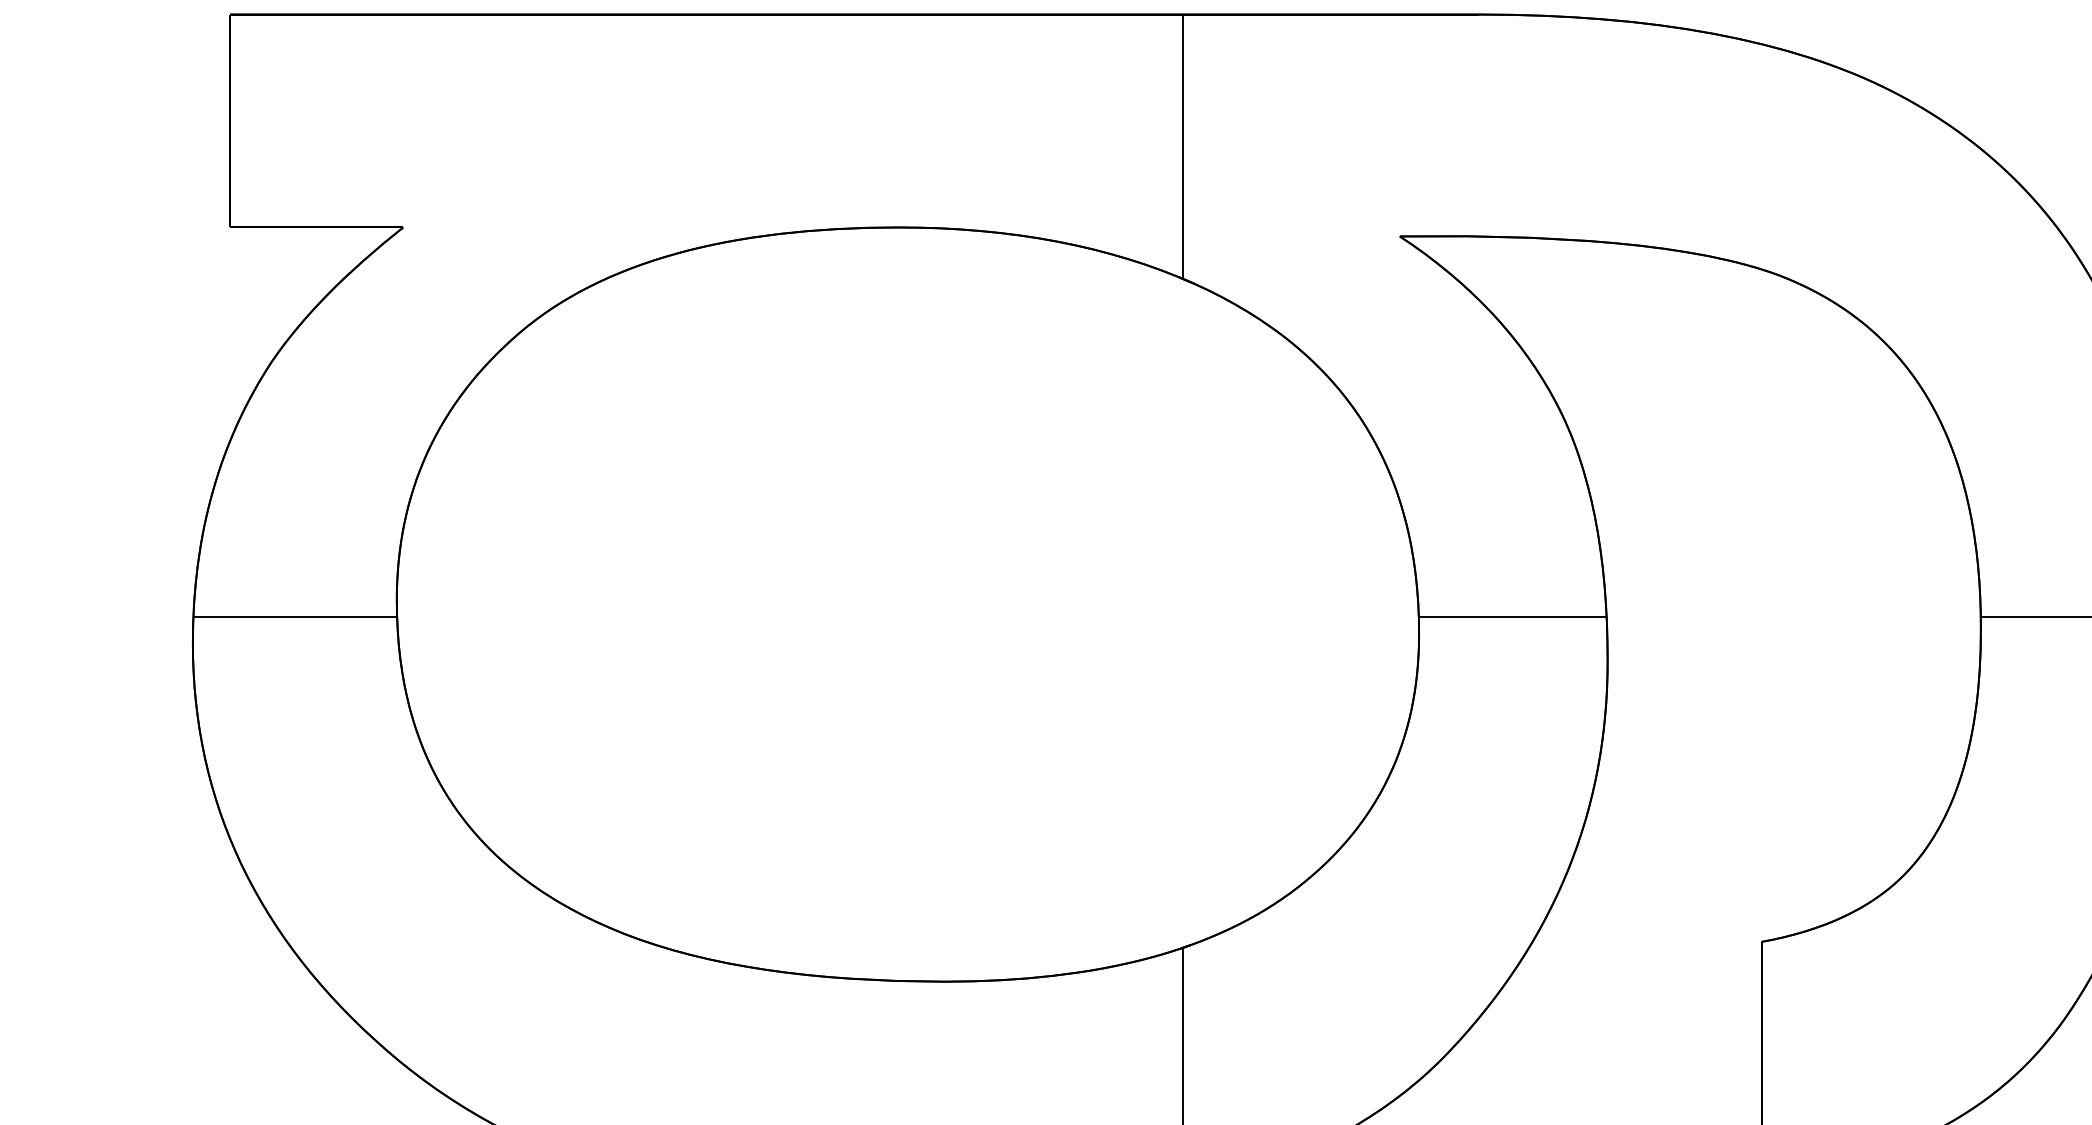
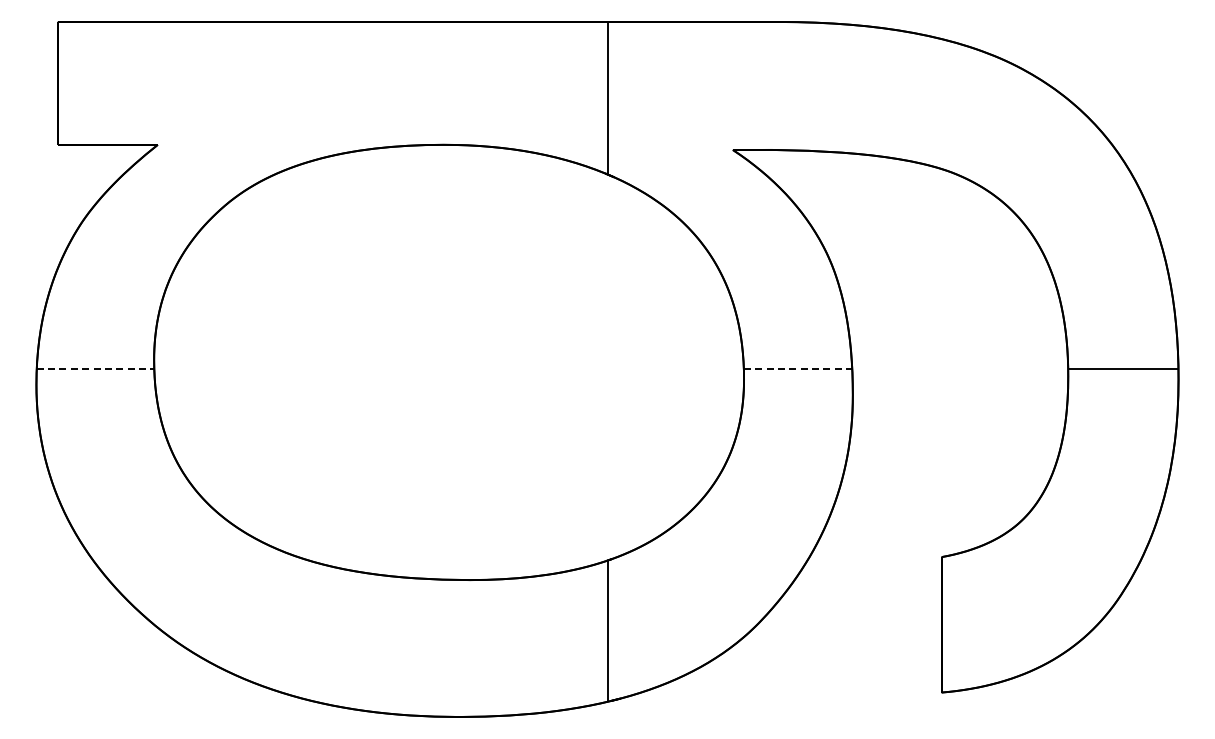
line: (295, 616) -> (95, 369), solid -> dashed
line: (1513, 616) -> (798, 369), solid -> dashed

